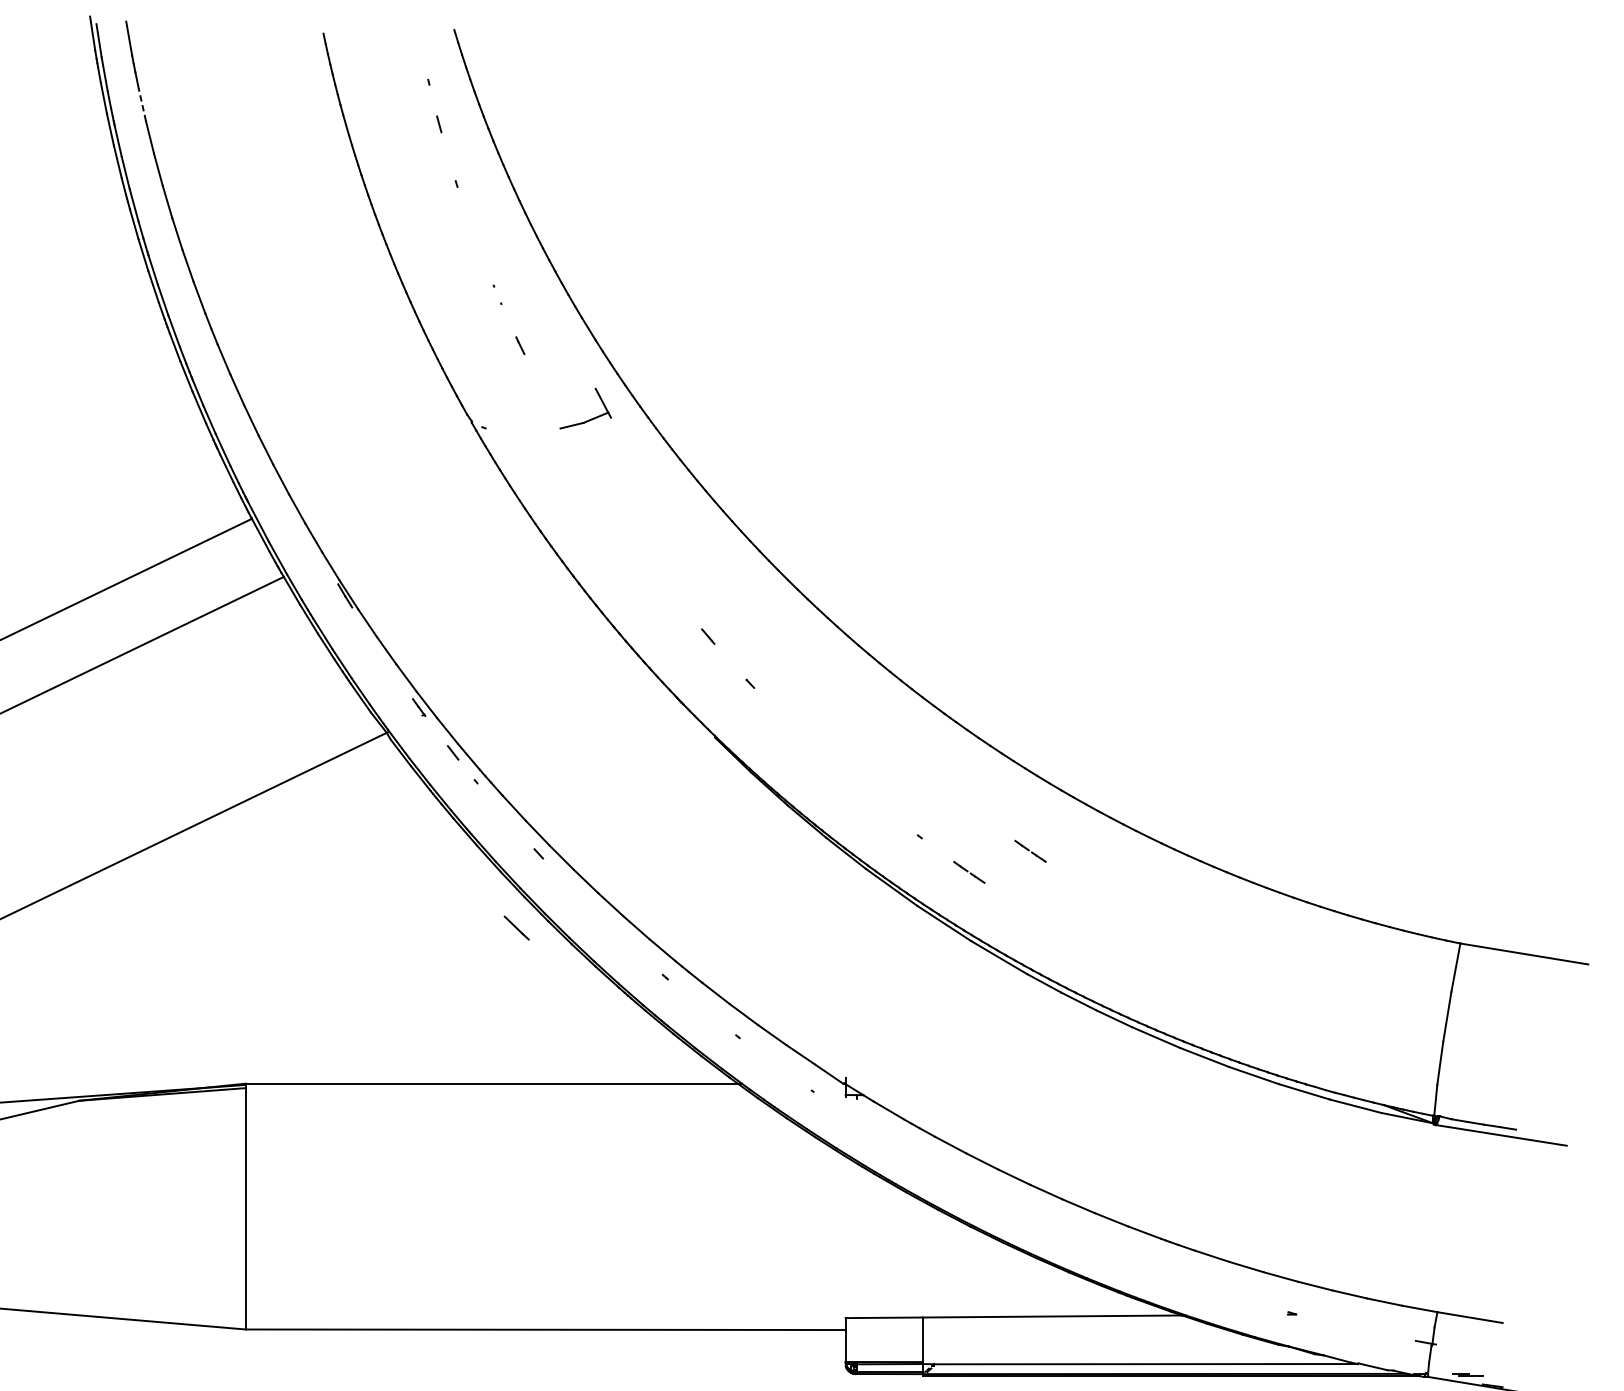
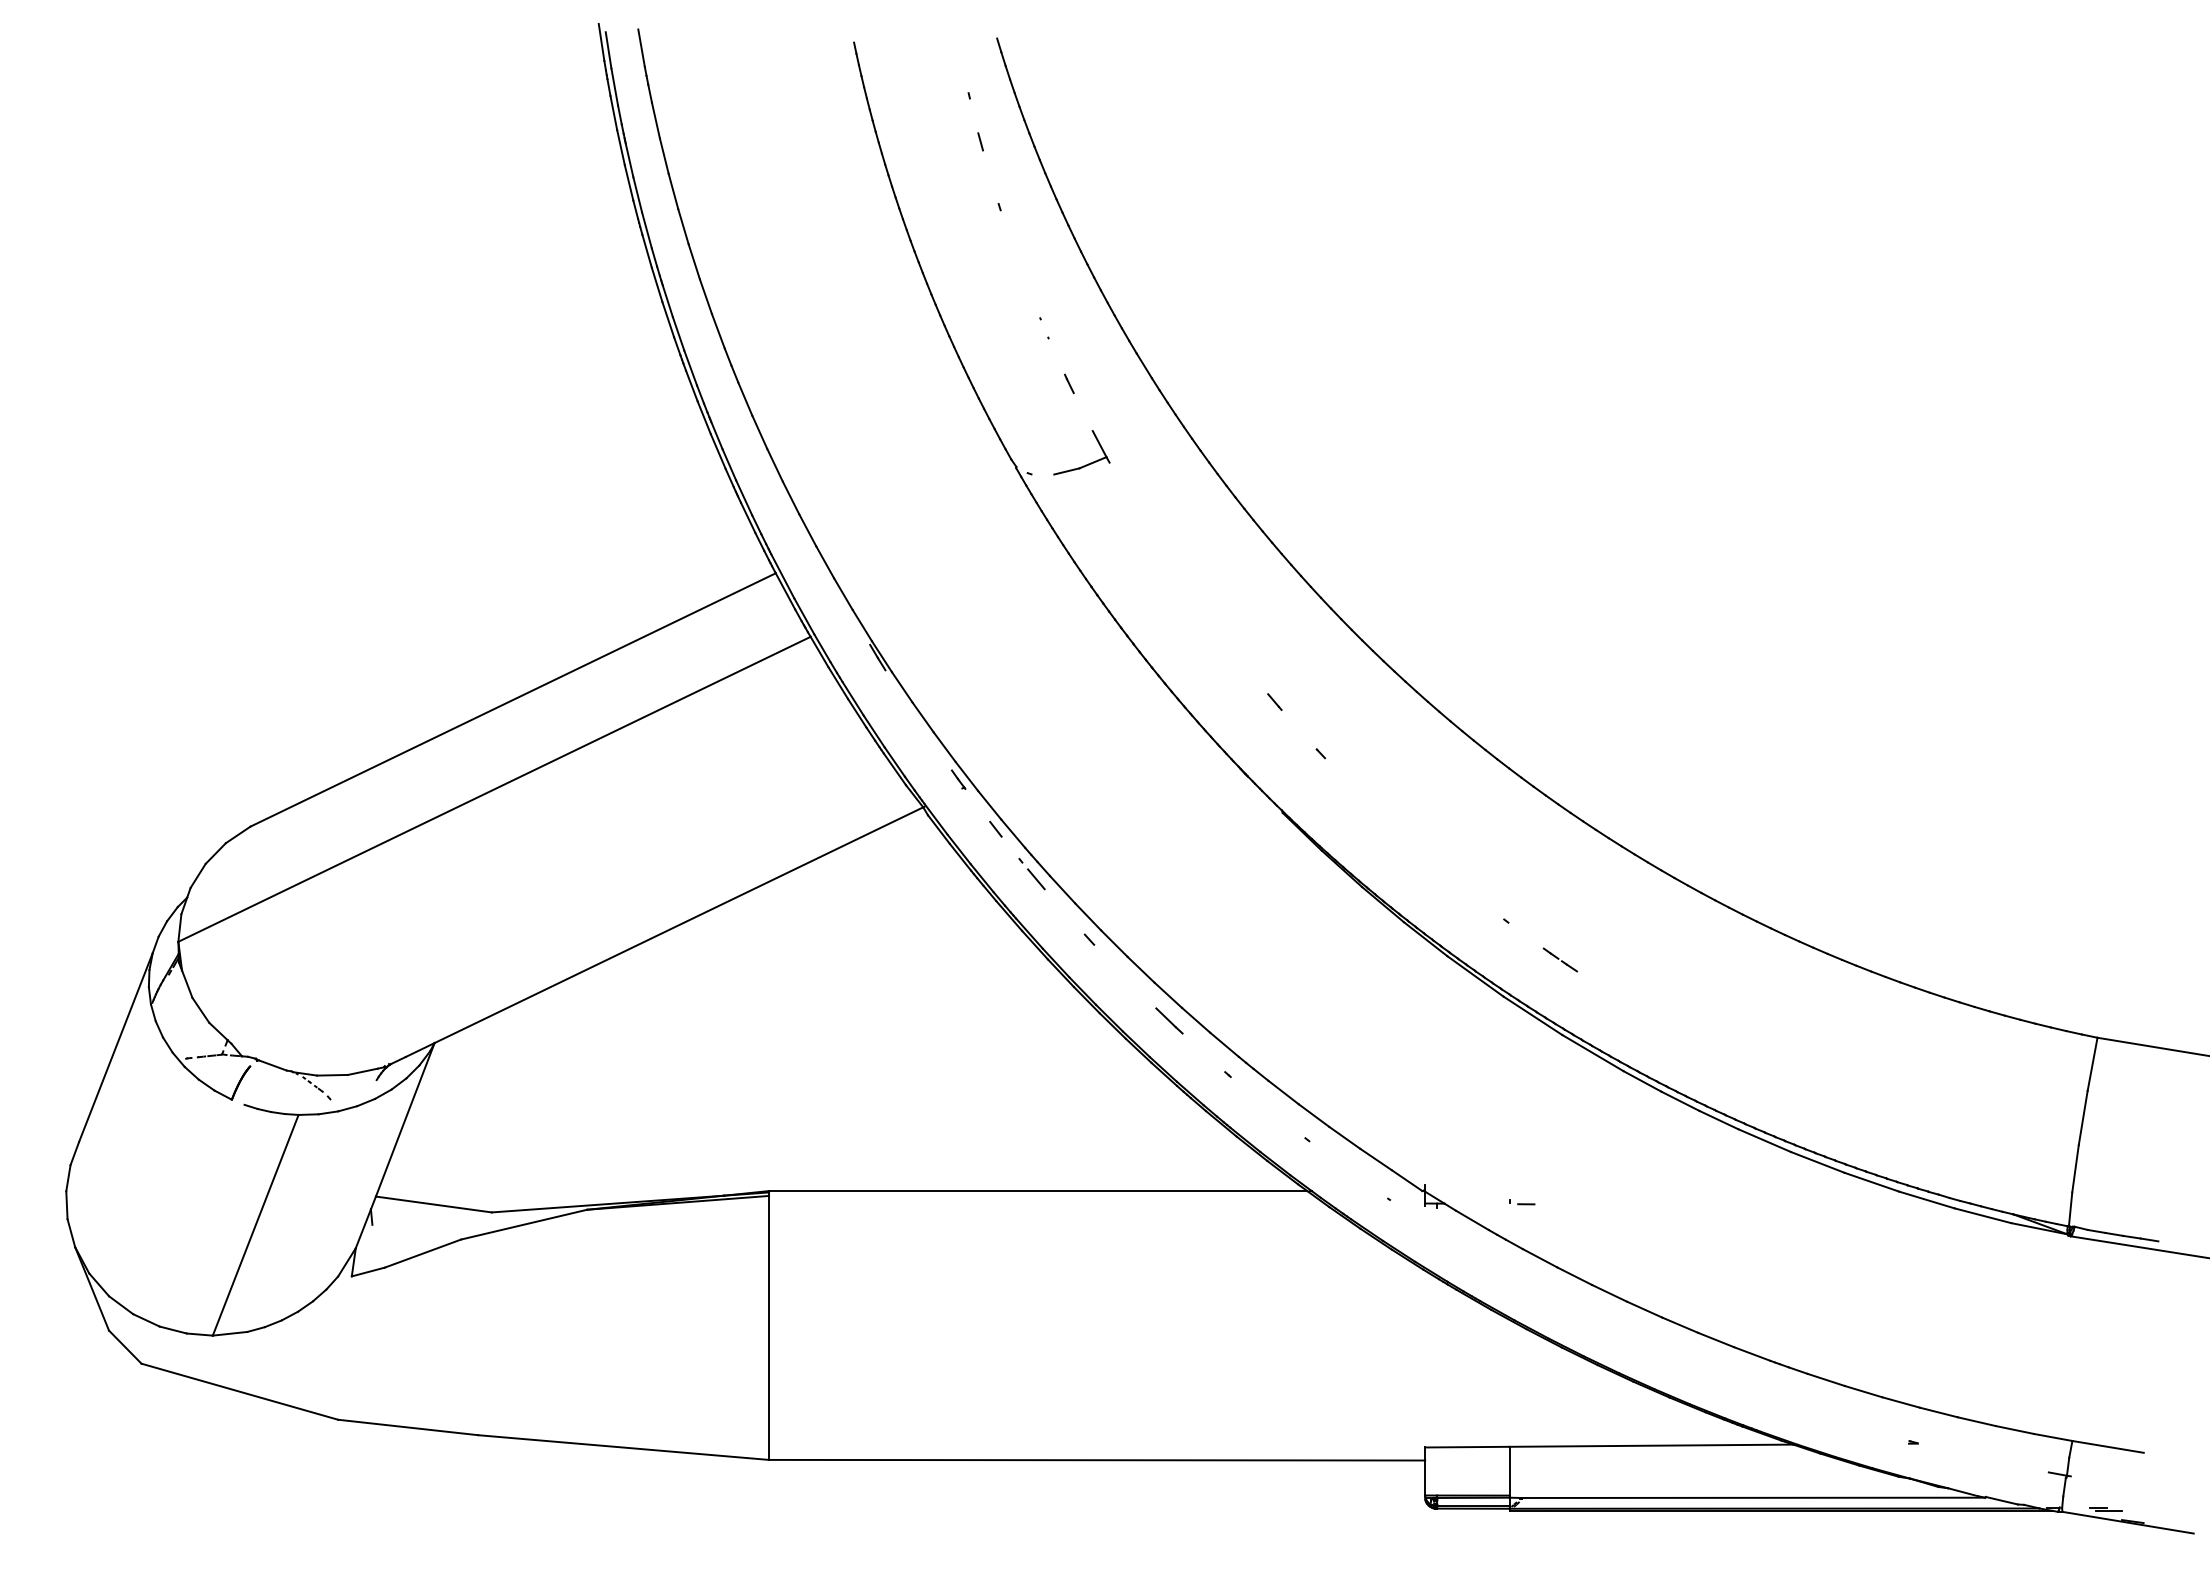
line: (141, 104) -> (655, 120), dashed -> solid
part: (589, 419) -> (1085, 464), moved
line: (490, 798) -> (1036, 879), added
line: (1029, 850) -> (1626, 936), removed
line: (516, 927) -> (1169, 1020), moved
part: (934, 1094) -> (1522, 1202), added

